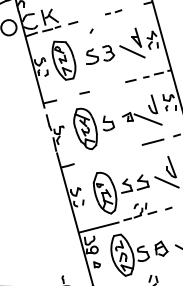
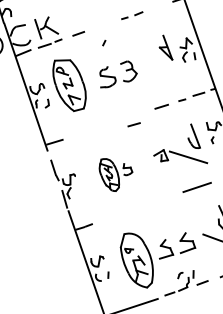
line: (132, 51) -> (161, 66), removed
line: (84, 92) -> (133, 124), moved
part: (93, 128) -> (115, 174), size x0.6

